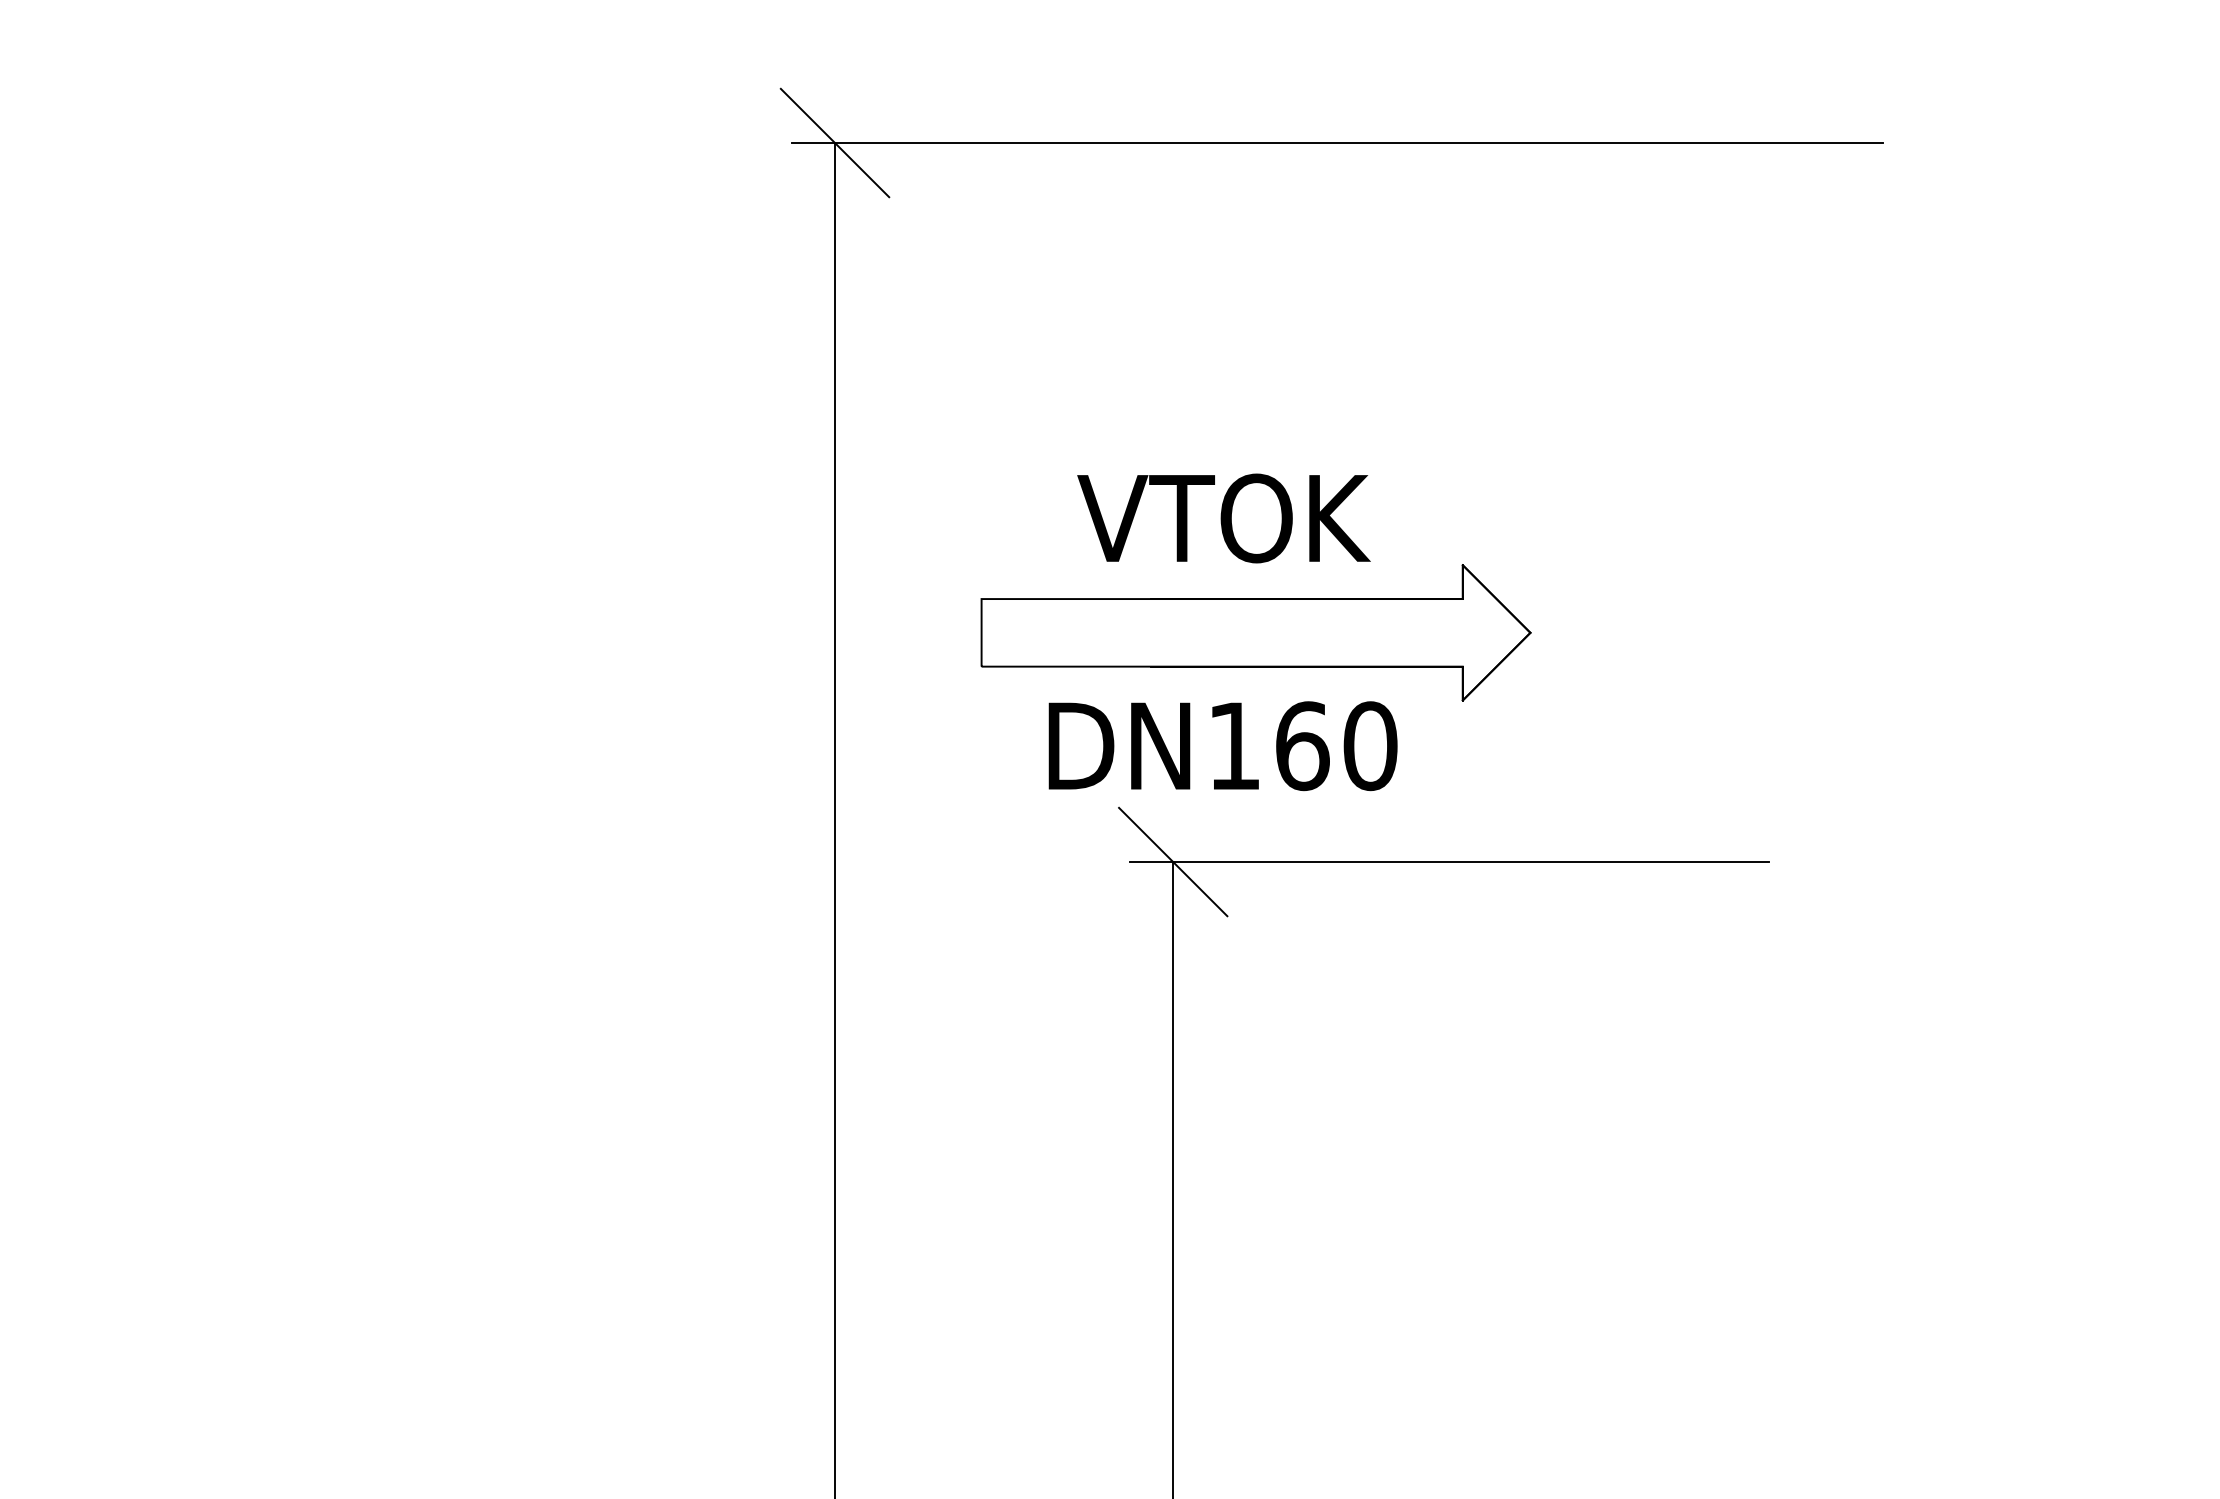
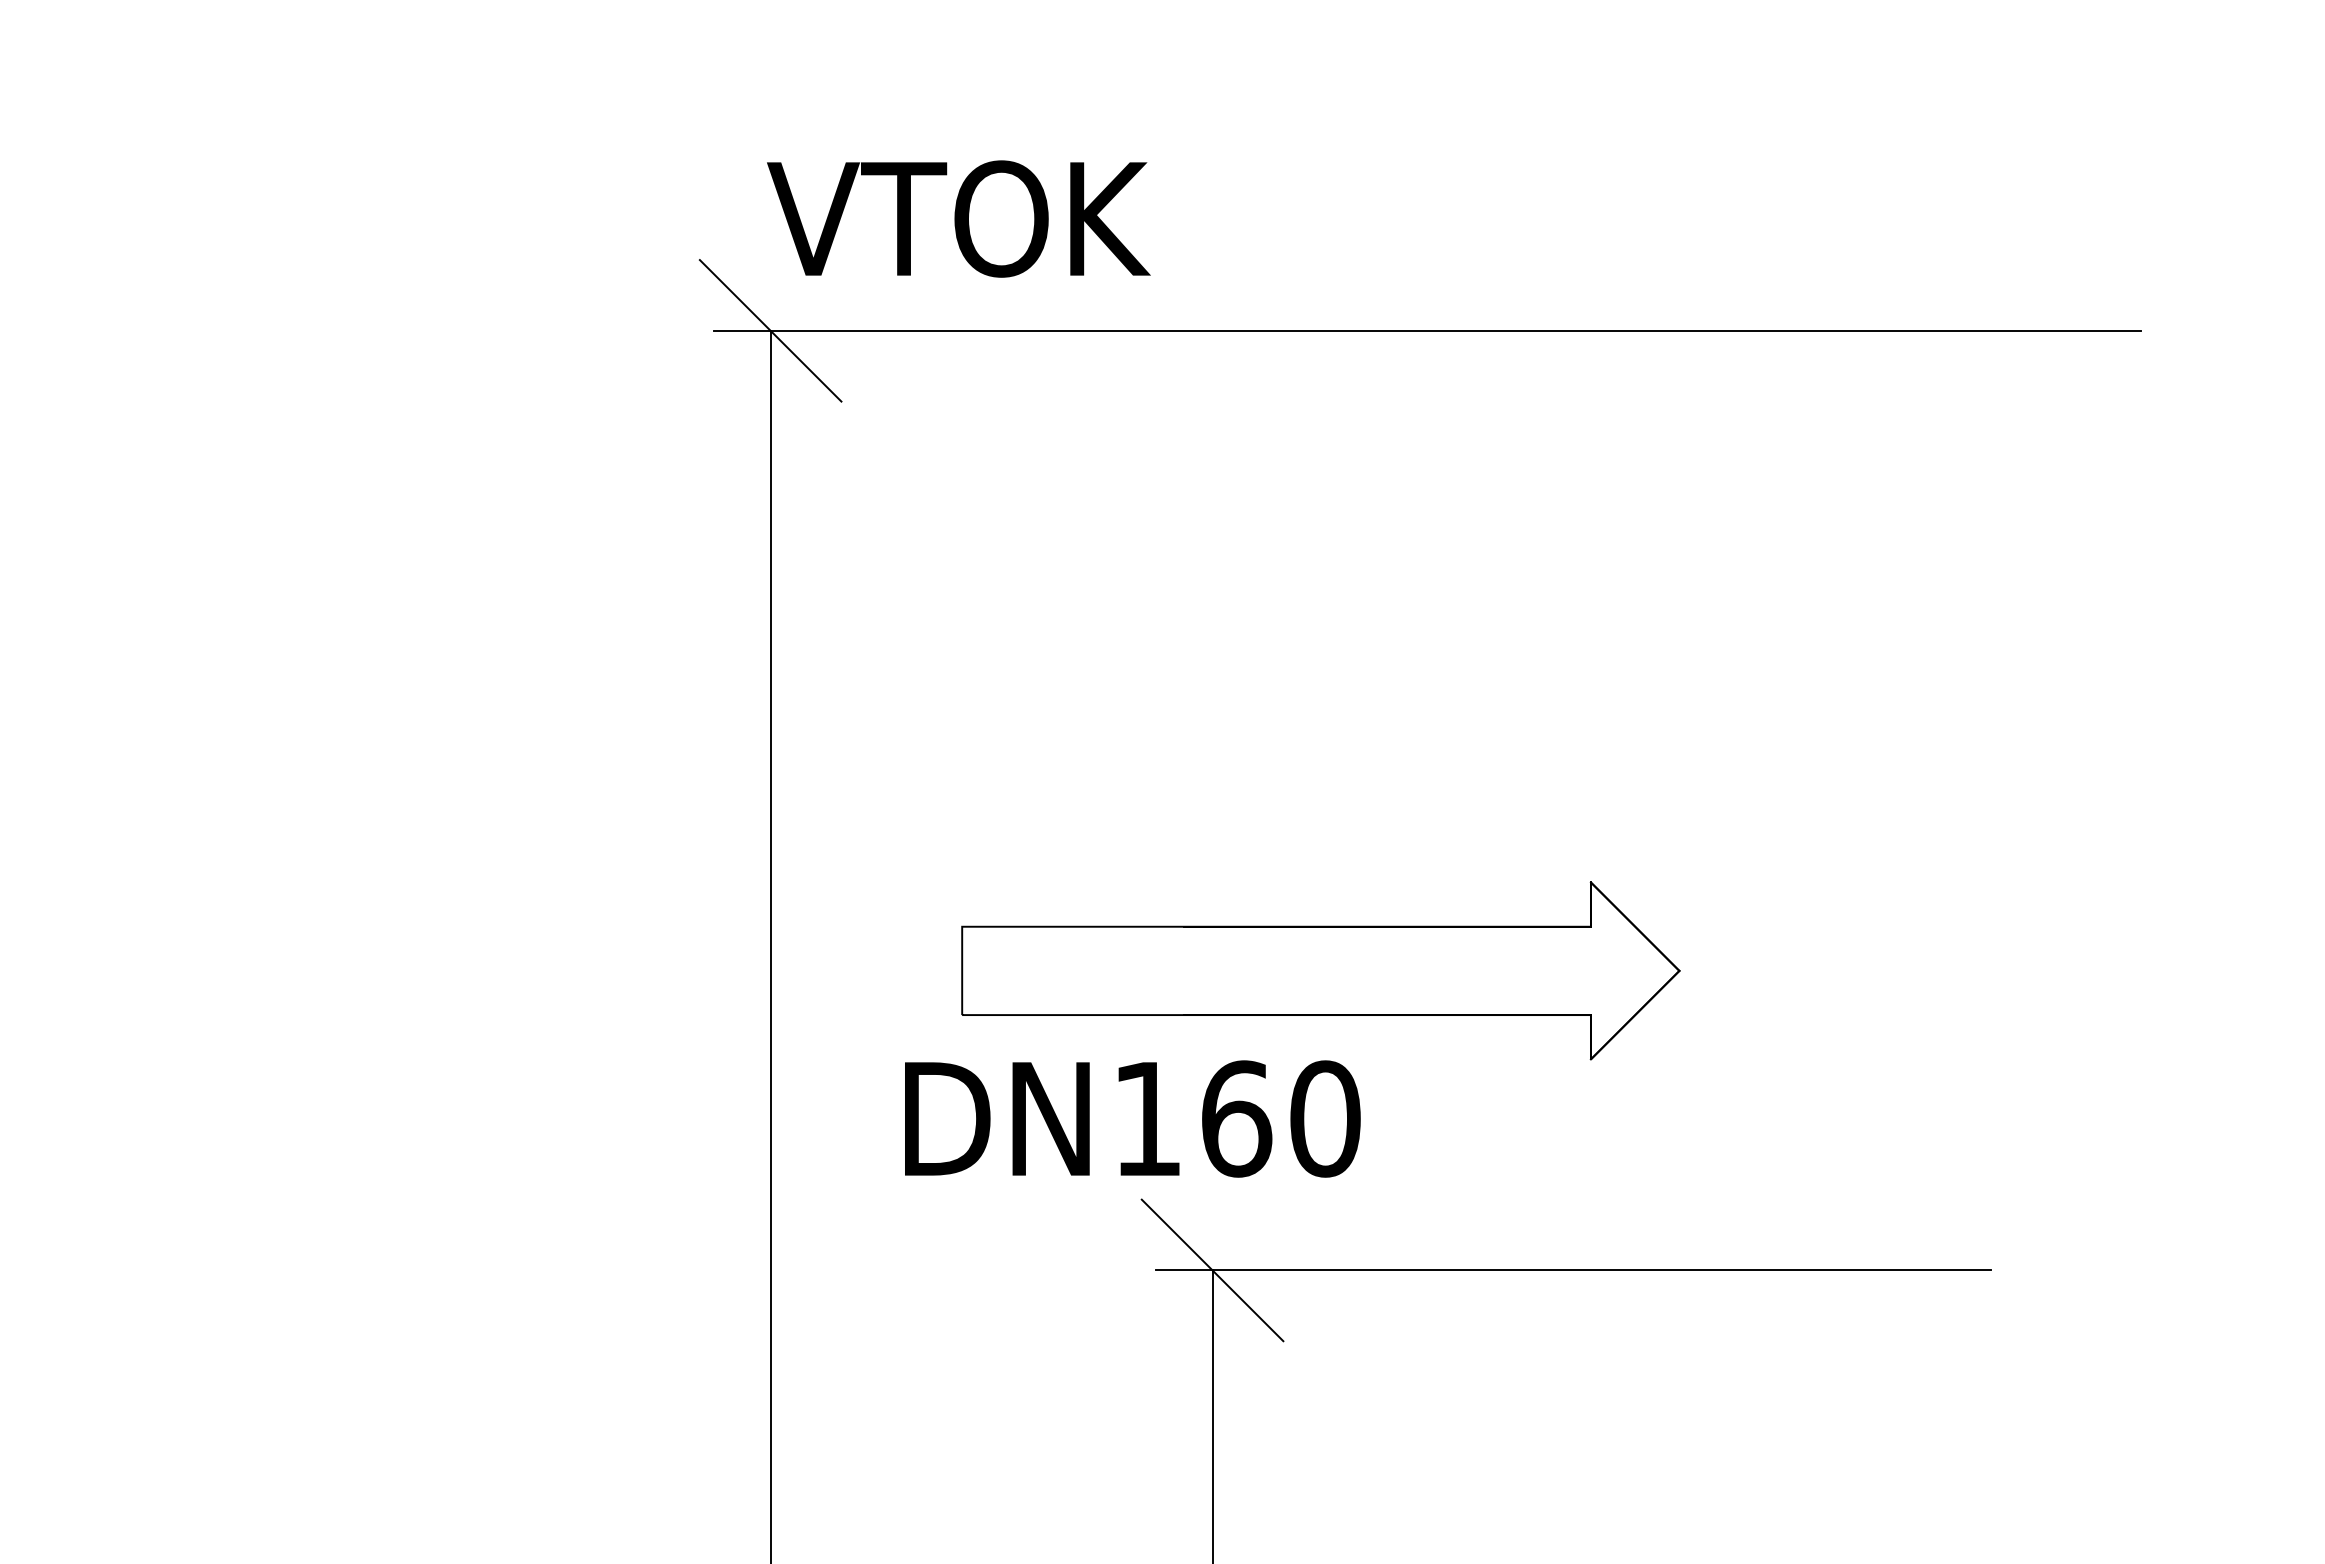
text: (1223, 518) -> (958, 219), moved
text: (1222, 746) -> (1131, 1119), moved

